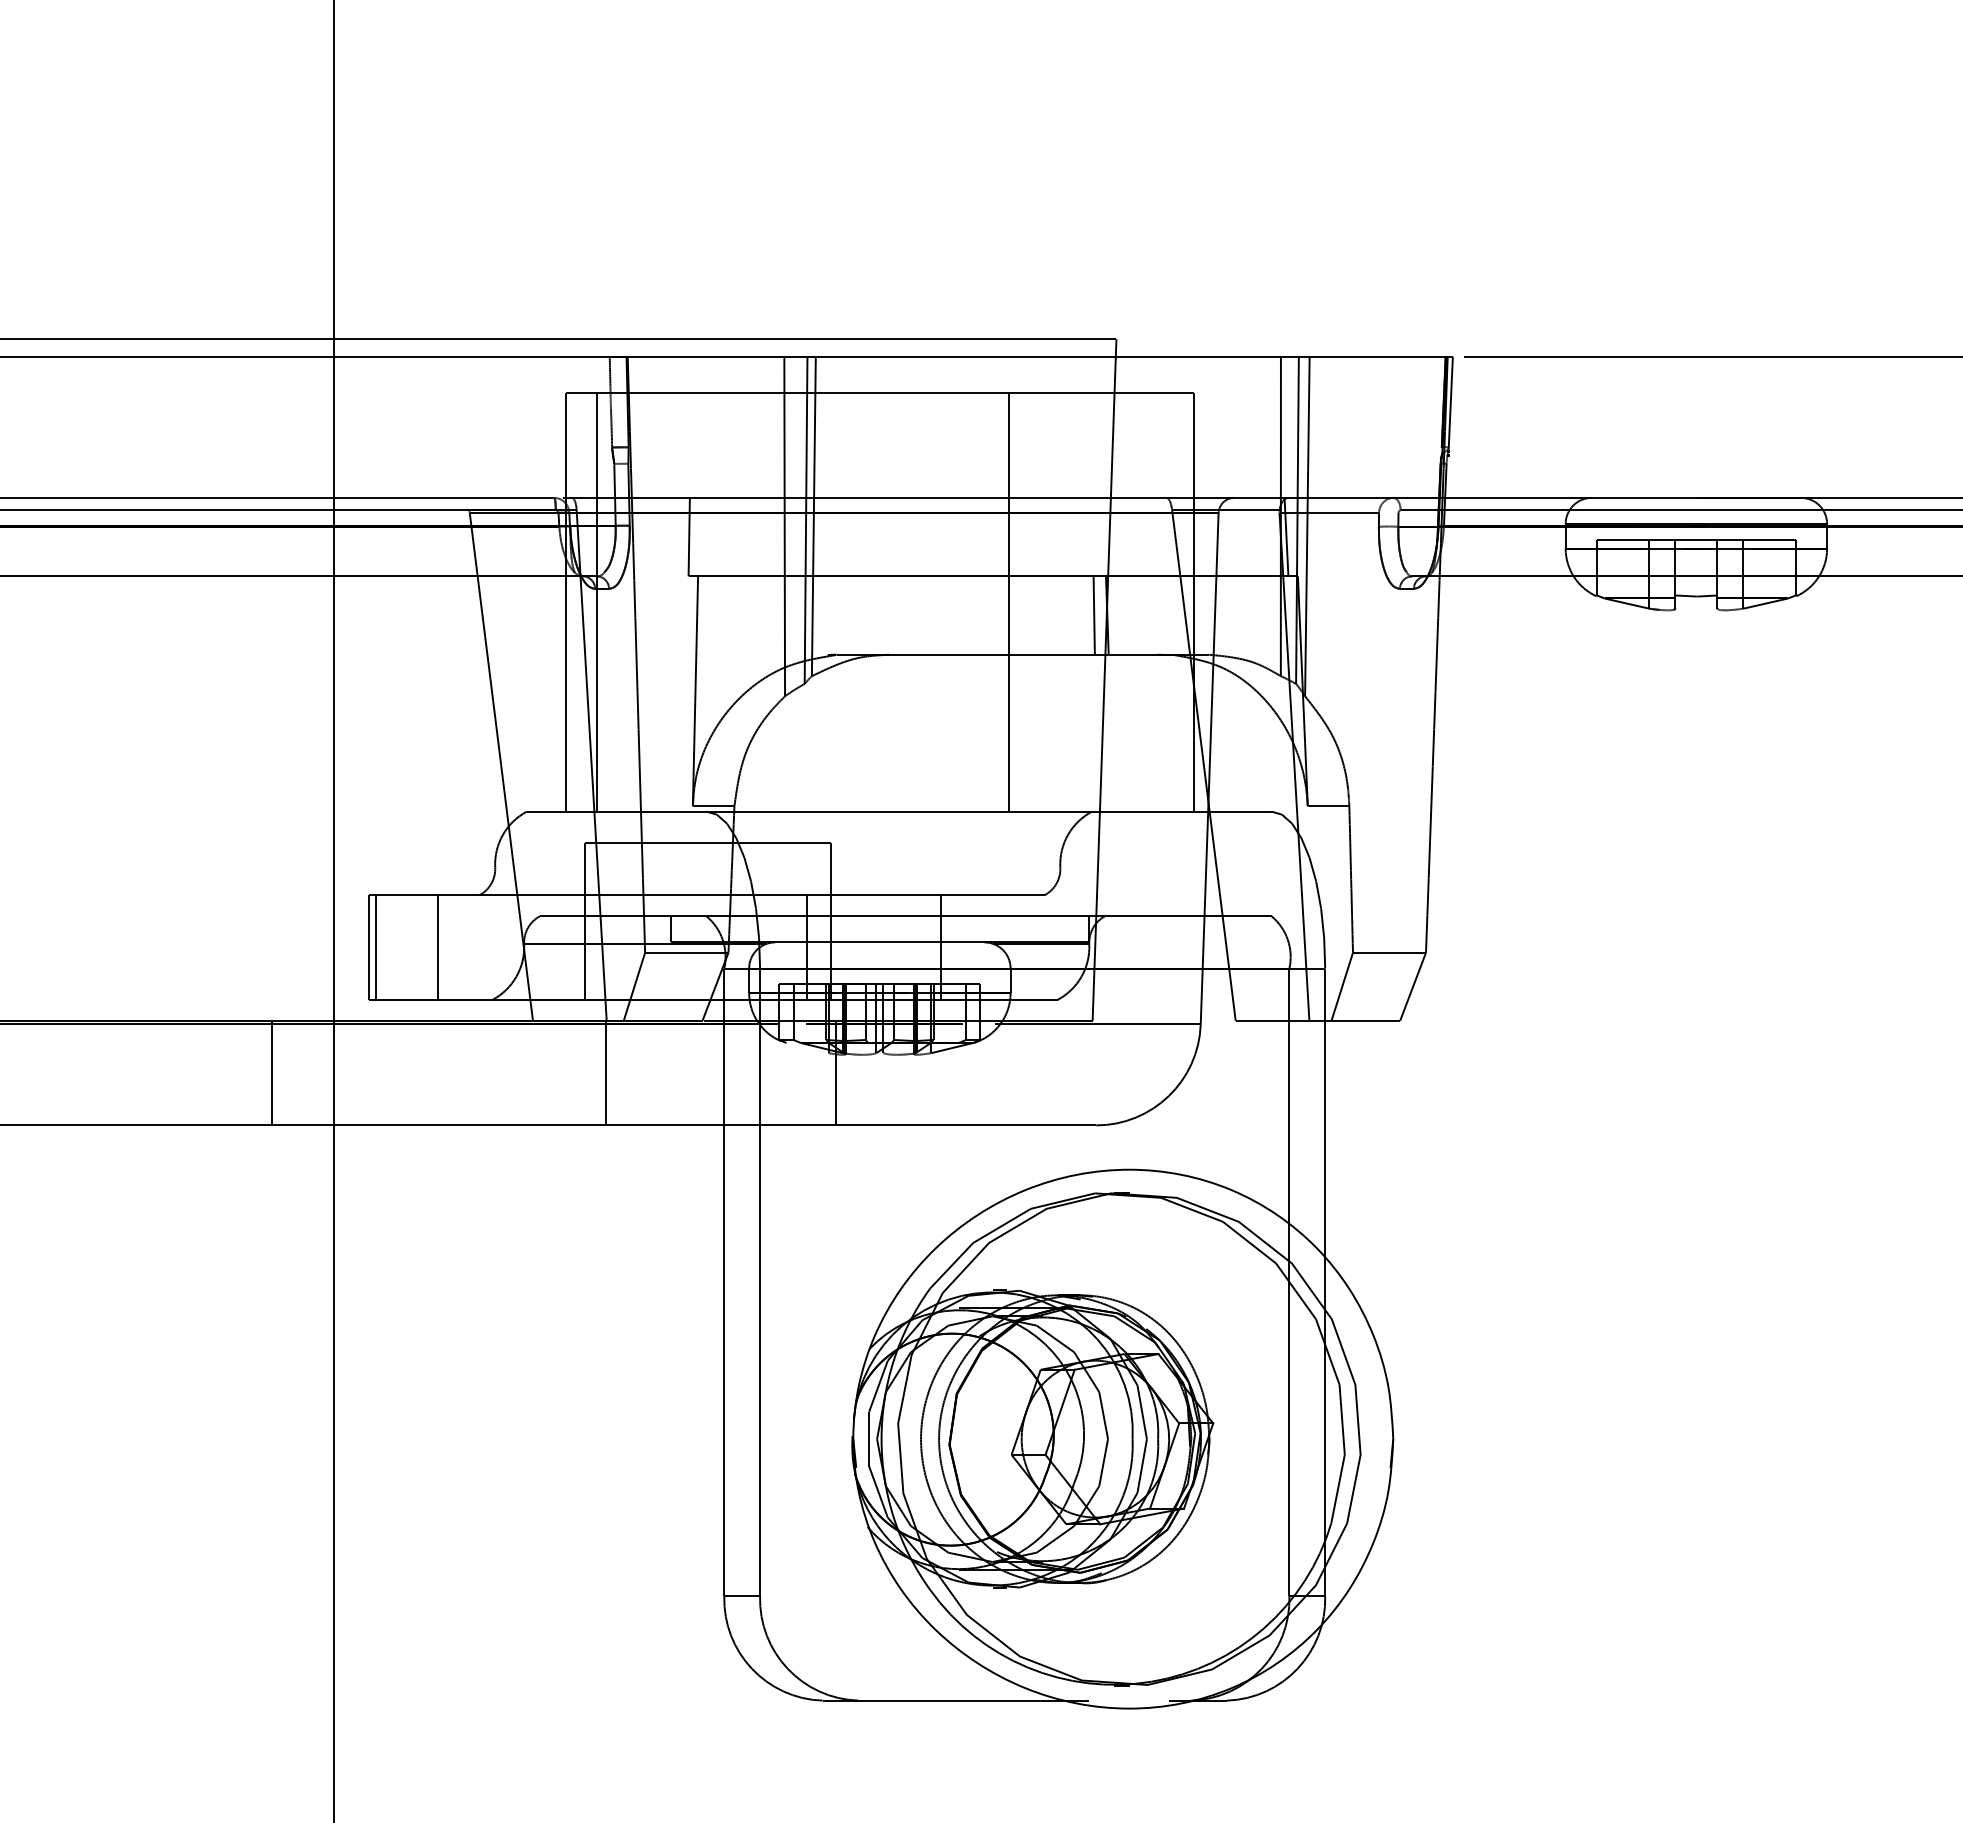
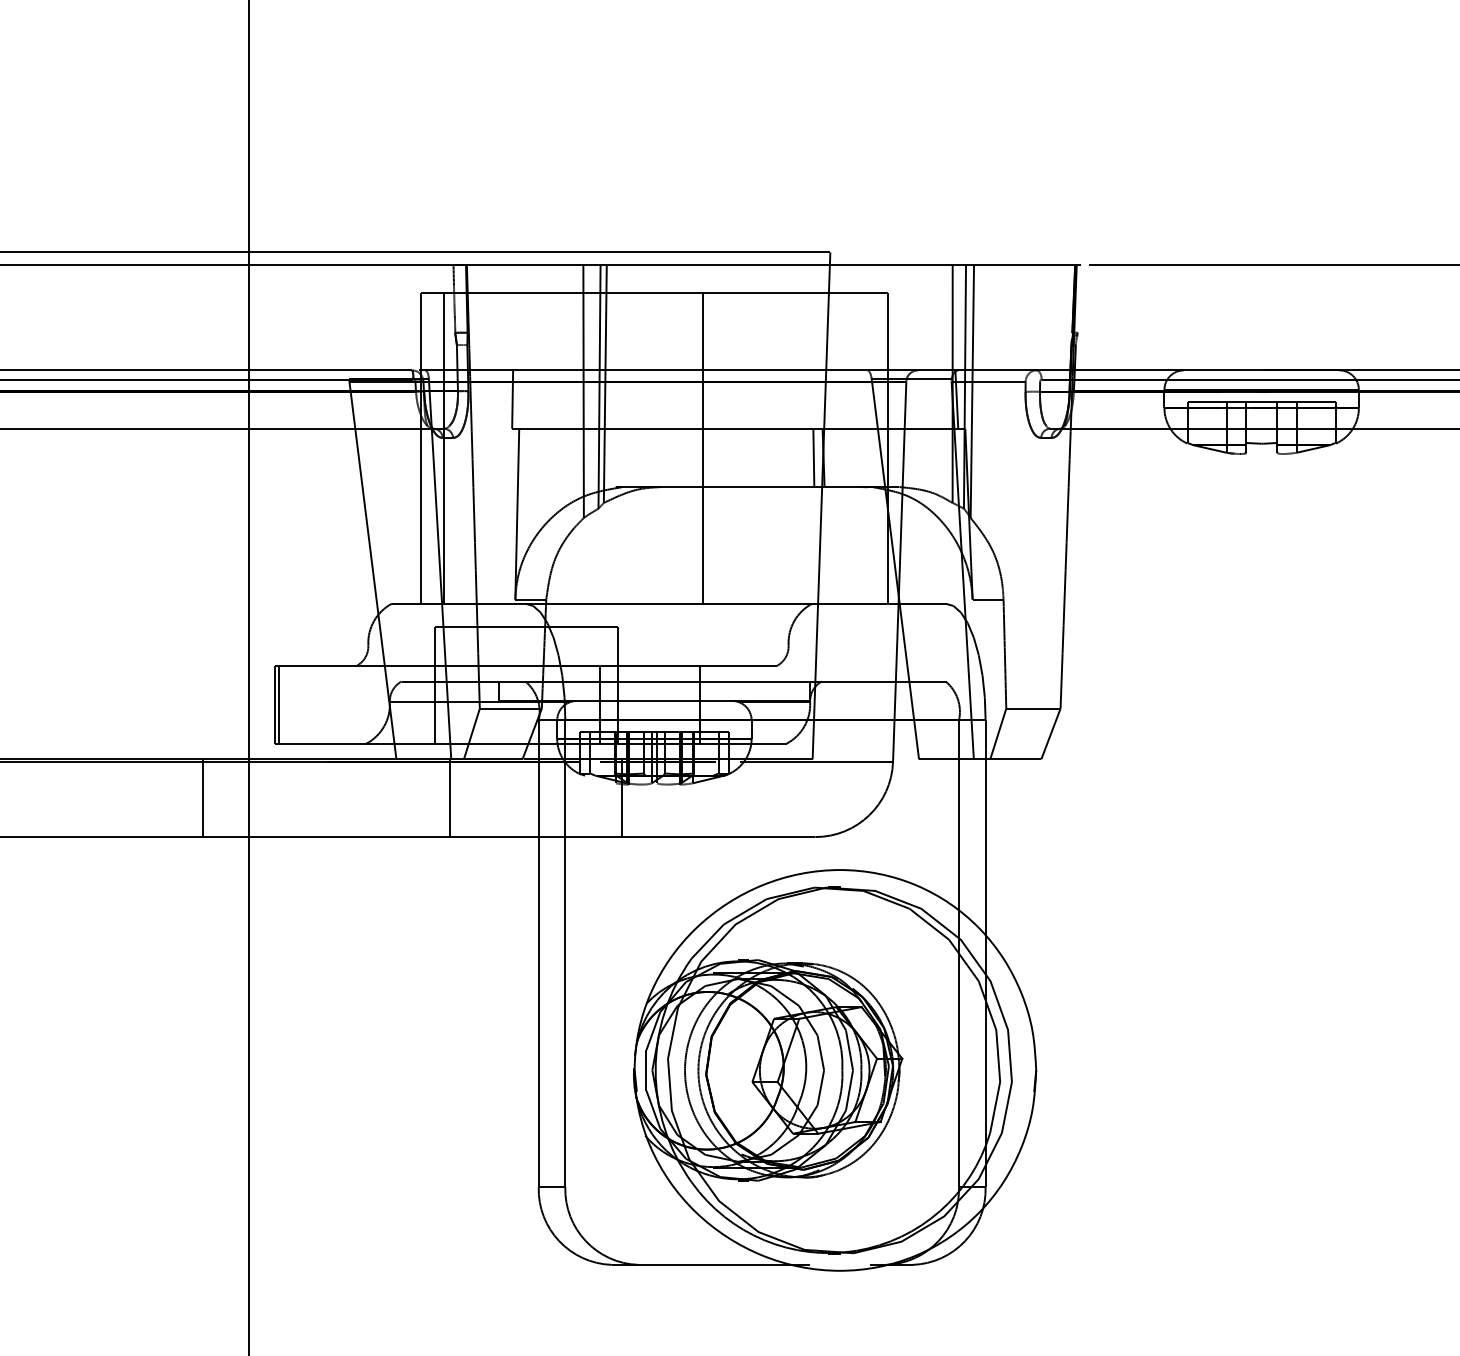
line: (1450, 401) -> (1078, 298), removed
line: (1008, 602) -> (703, 448), moved
line: (438, 947) -> (326, 704), removed

